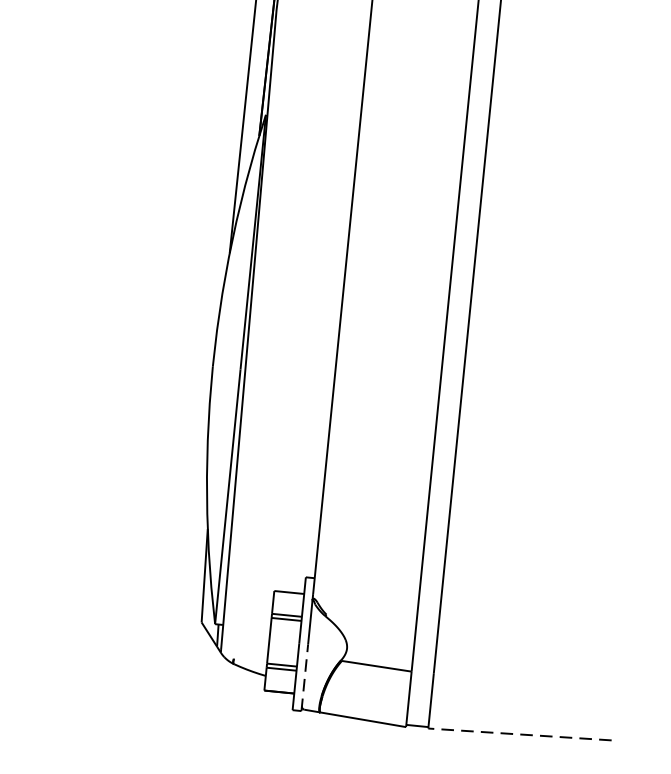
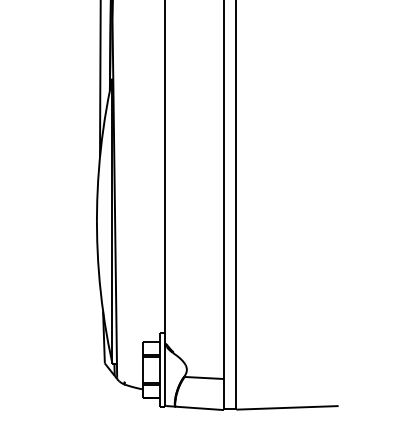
line: (305, 678) -> (165, 388), dashed -> solid
line: (518, 733) -> (286, 407), dashed -> solid

